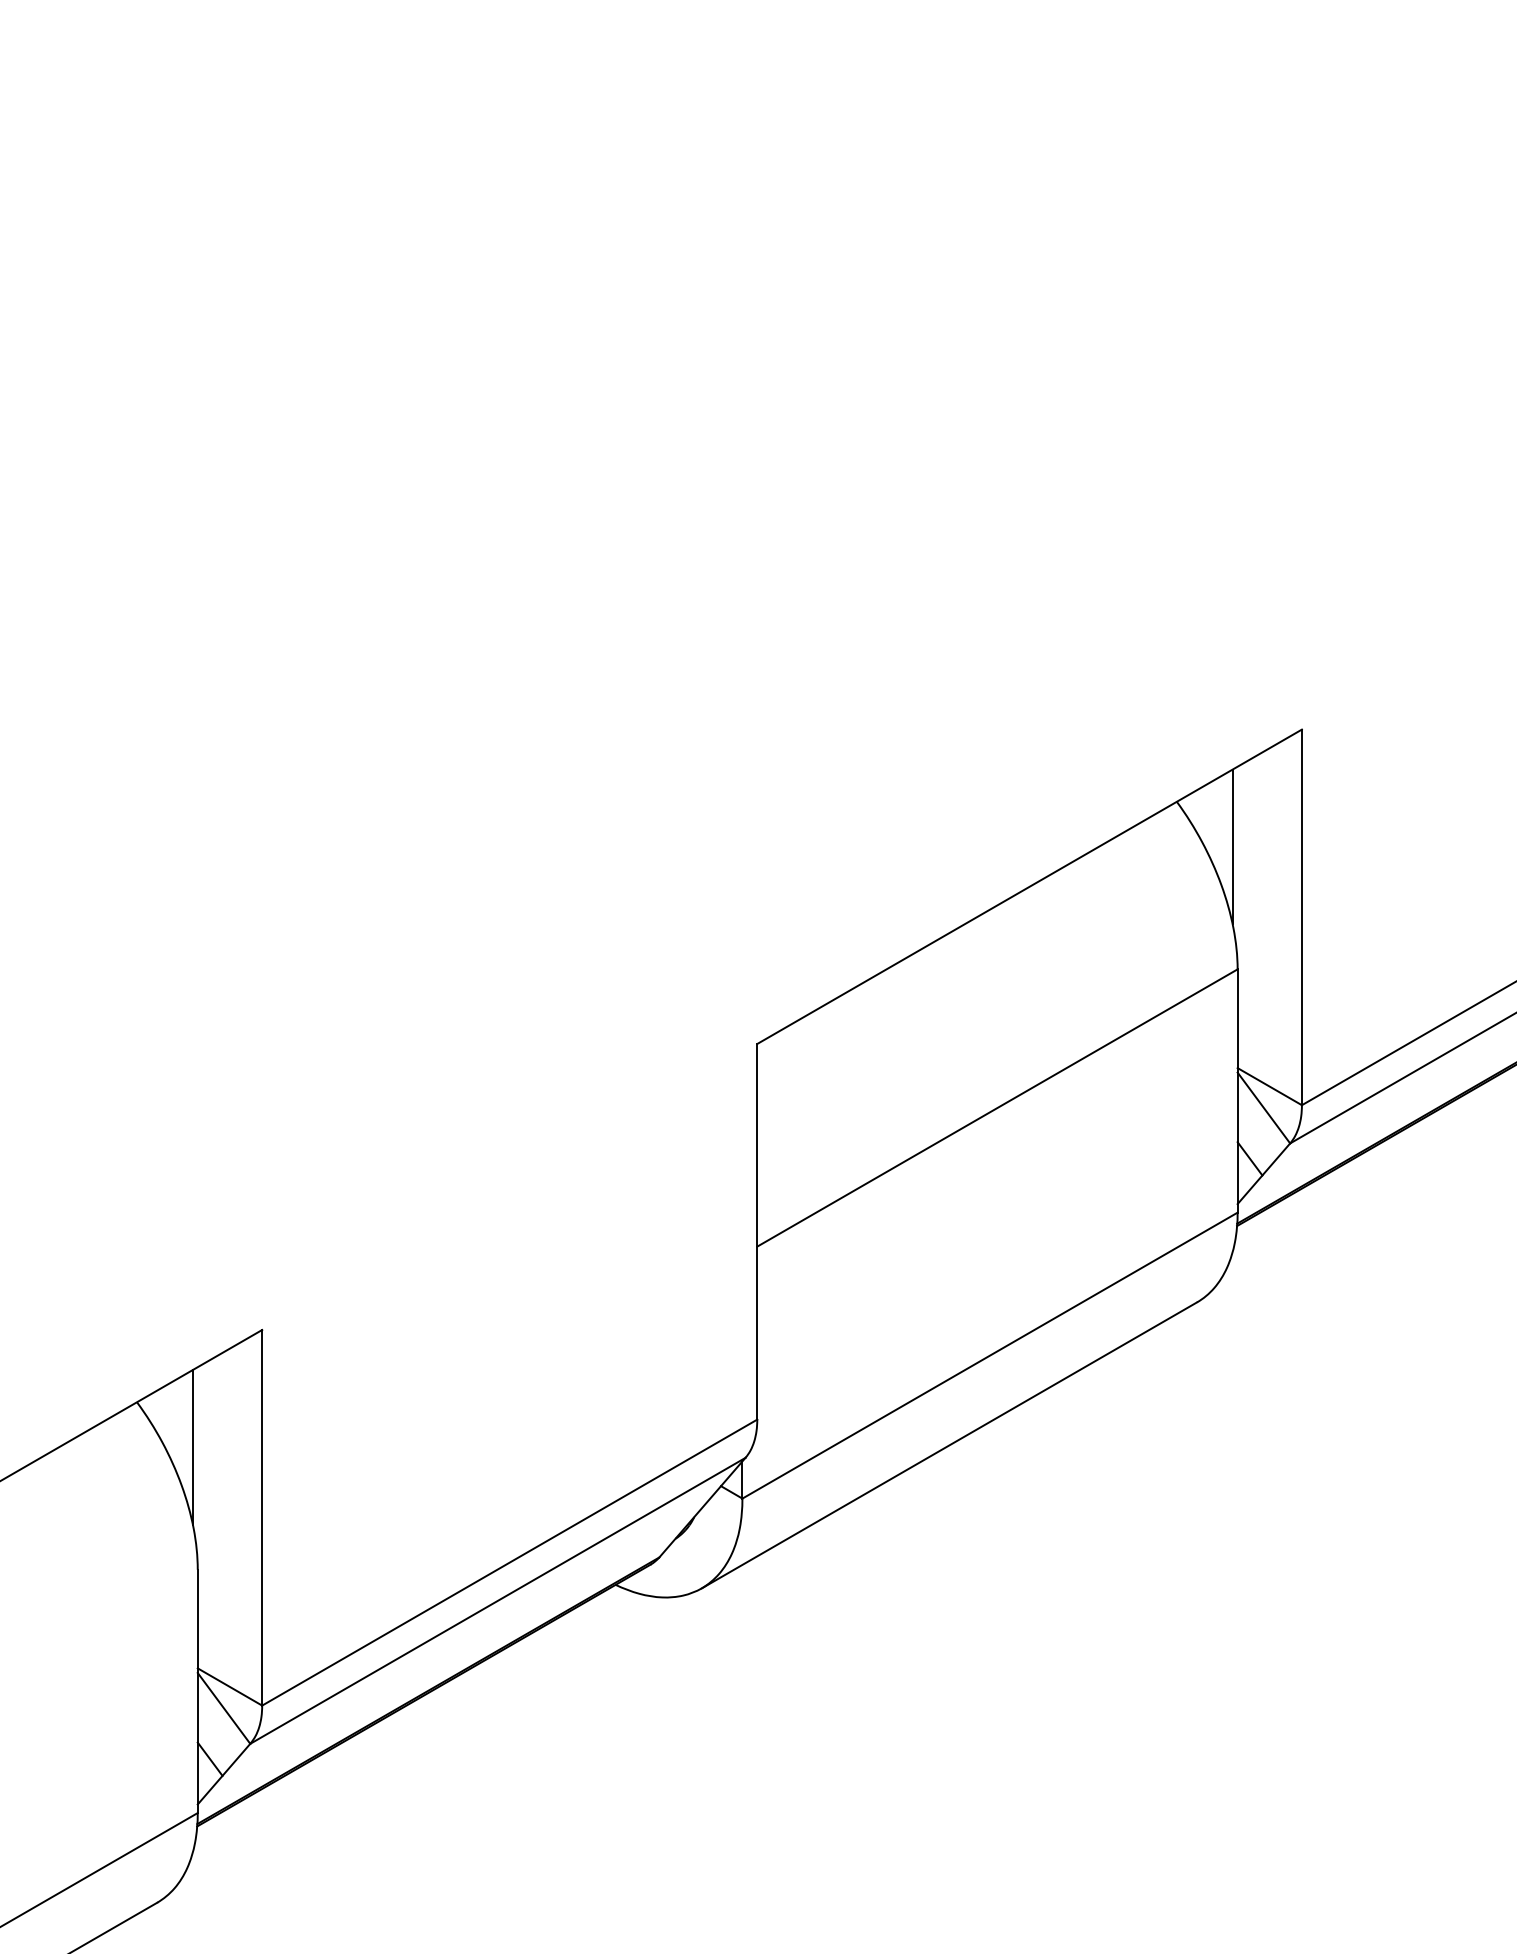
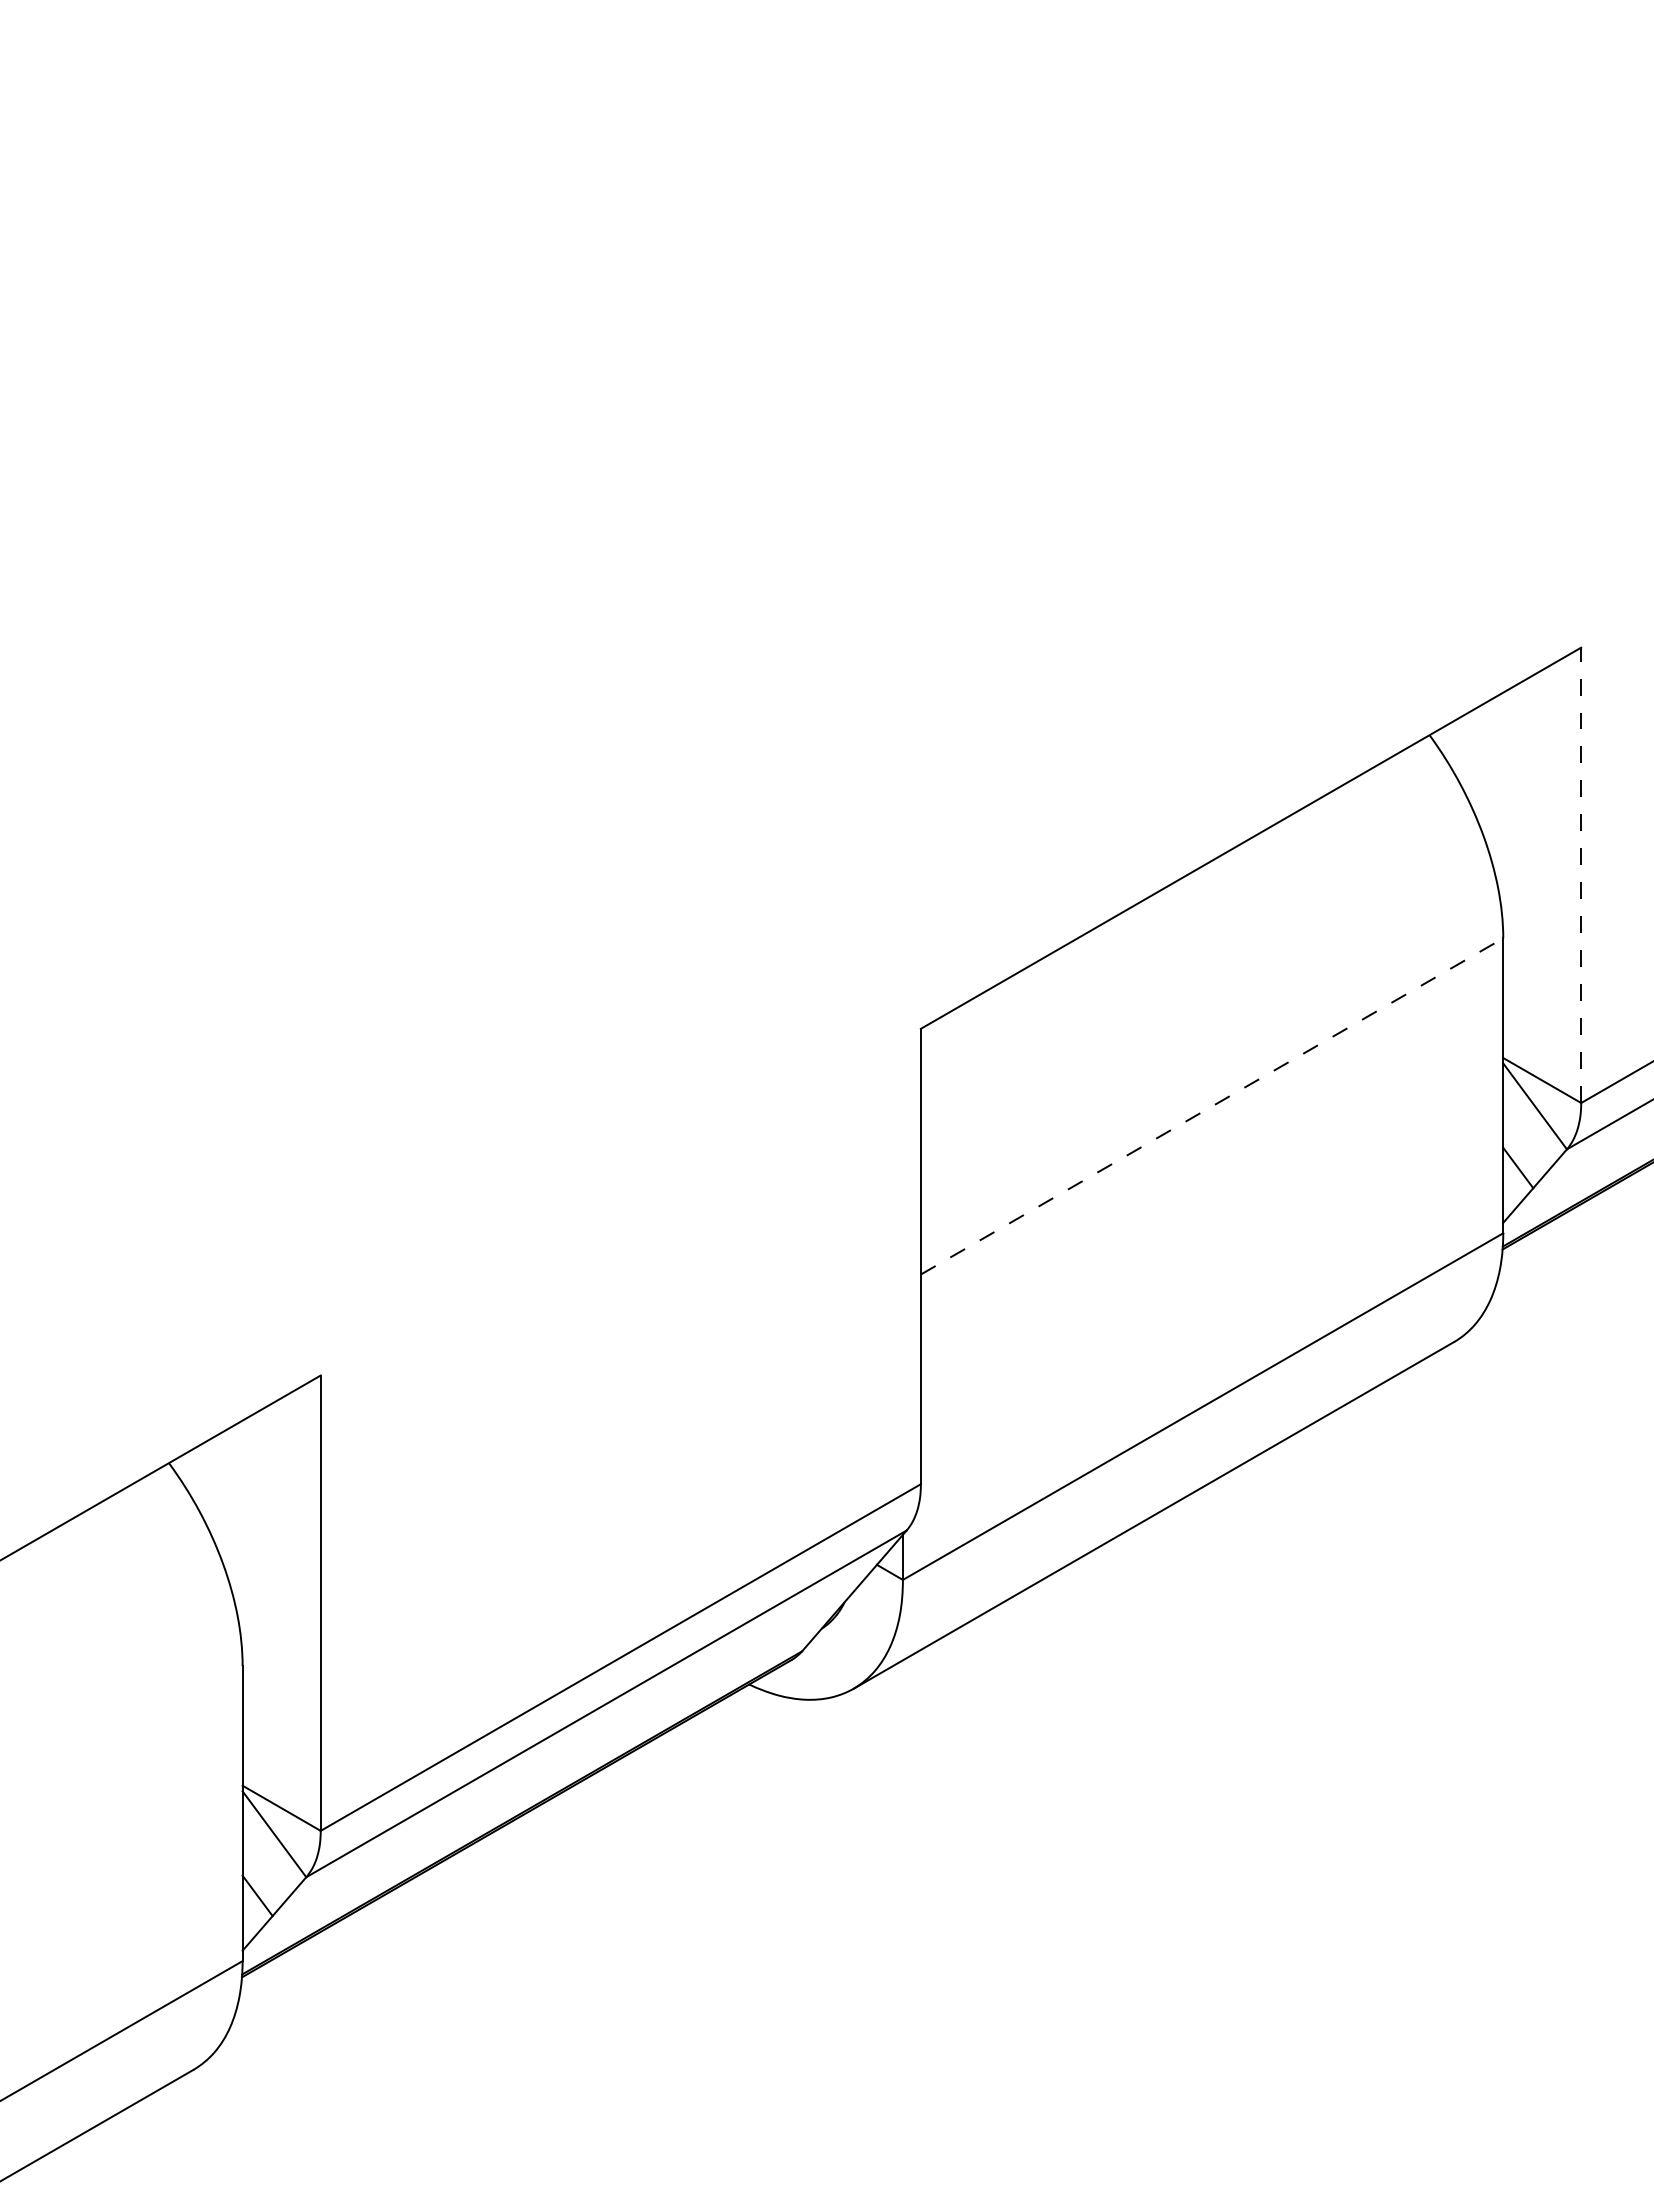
line: (1232, 846) -> (1497, 789), removed
line: (1301, 917) -> (1580, 875), solid -> dashed
line: (997, 1107) -> (1212, 1105), solid -> dashed
line: (192, 1446) -> (236, 1516), removed

